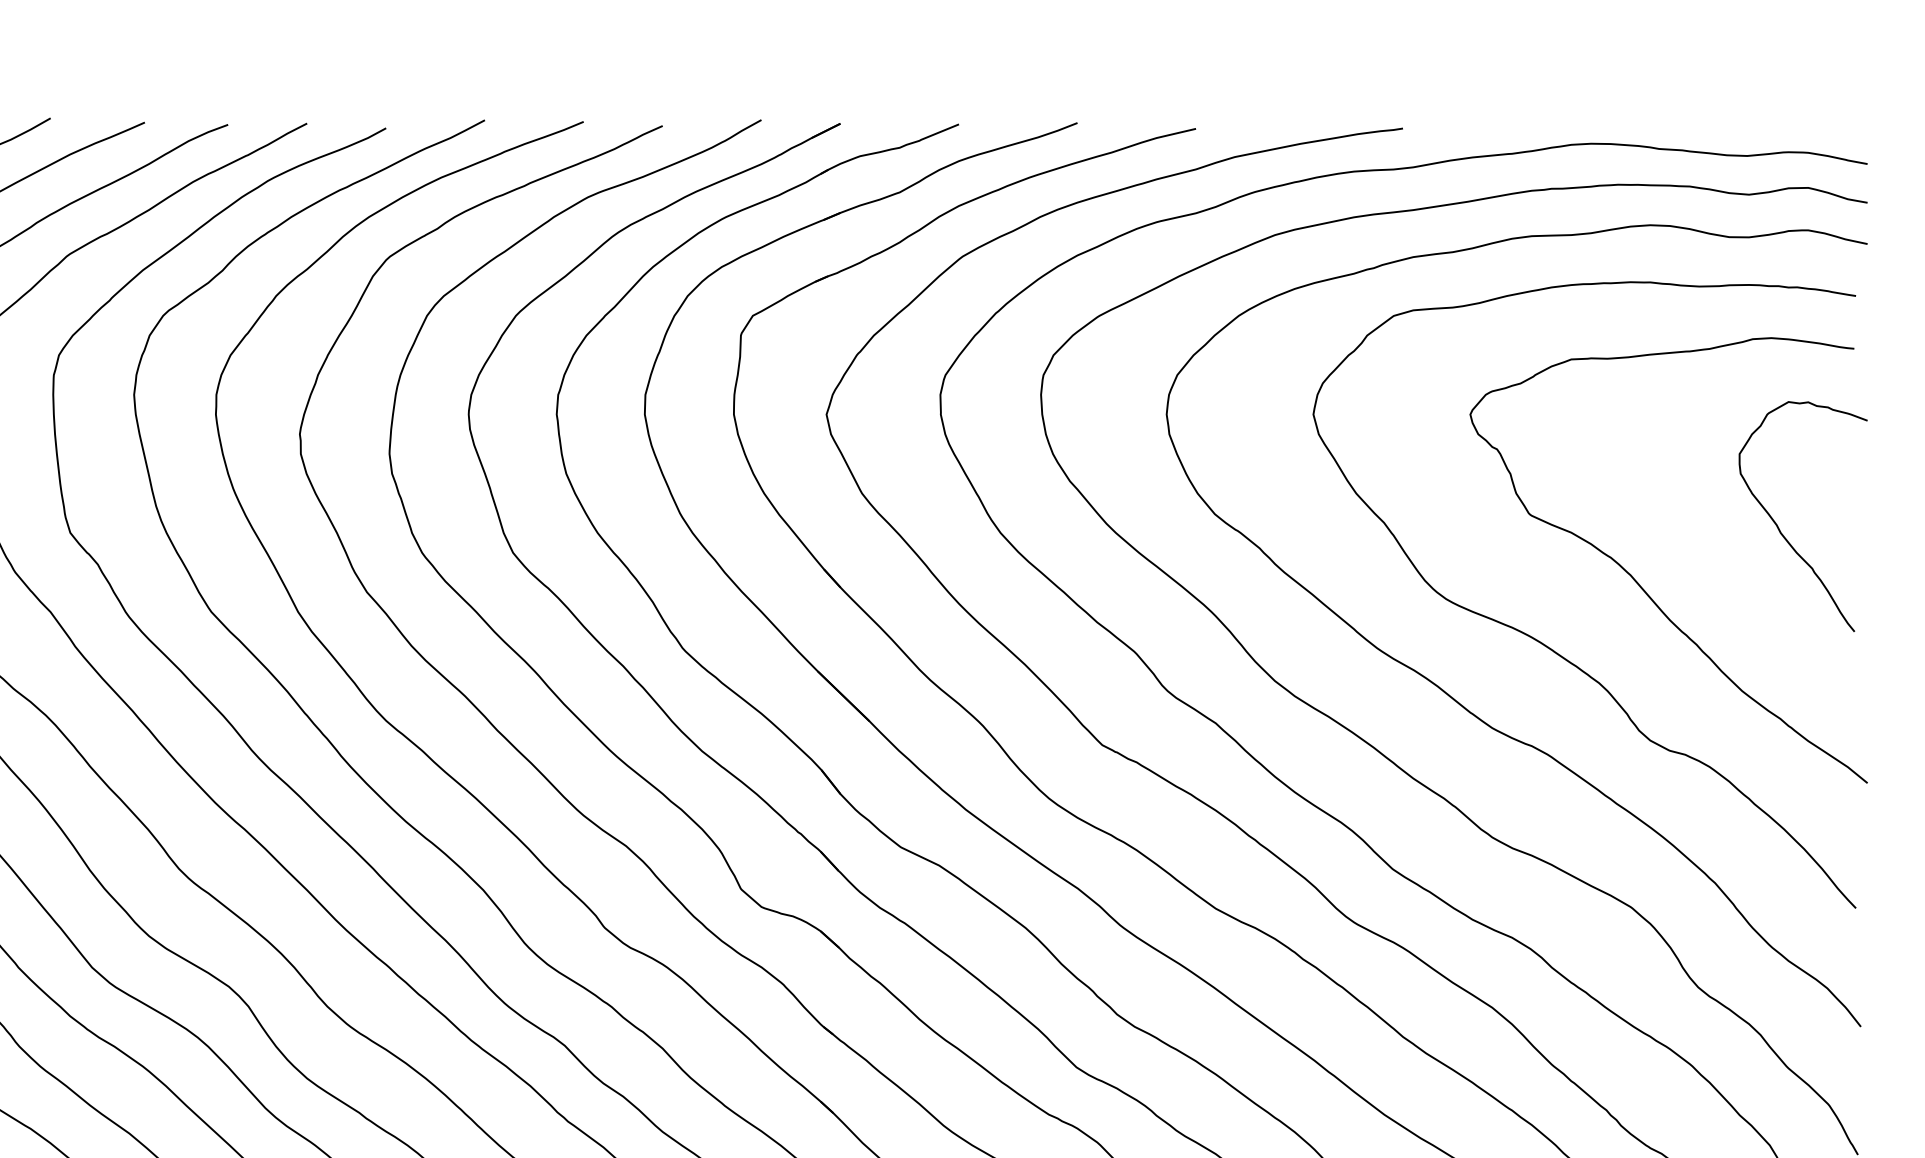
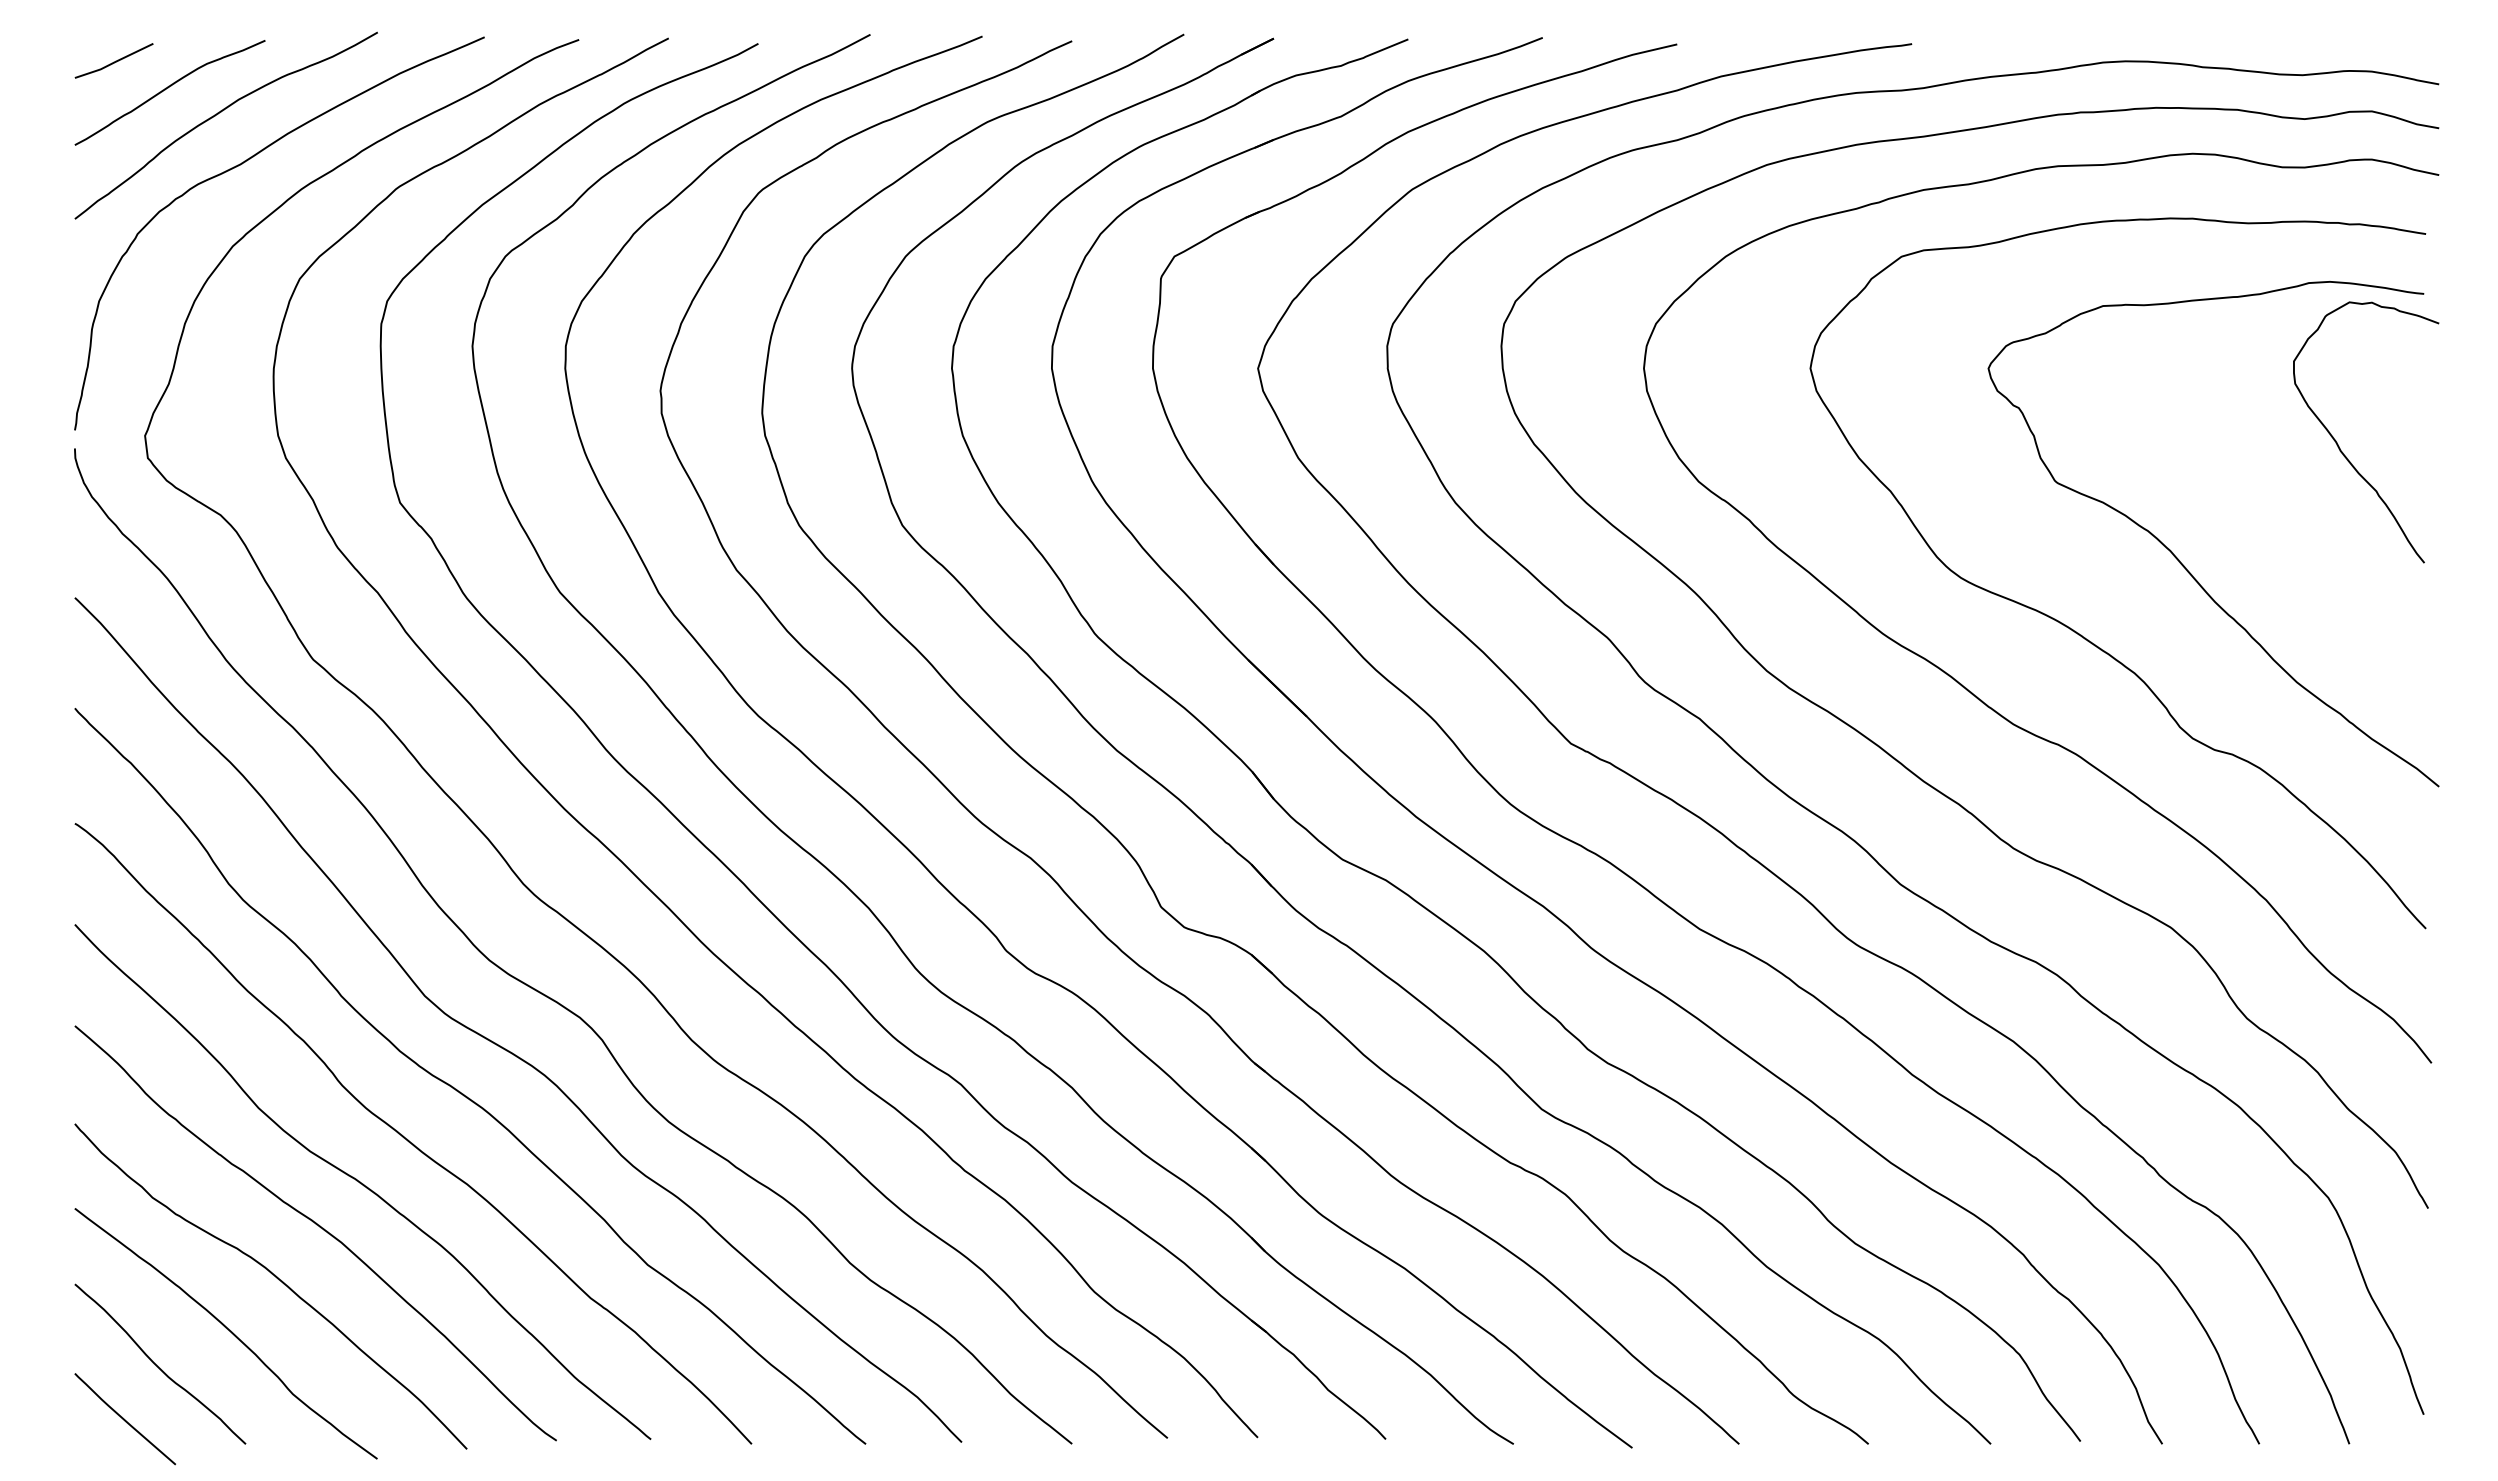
curve: (1779, 529) -> (2339, 446), moved

